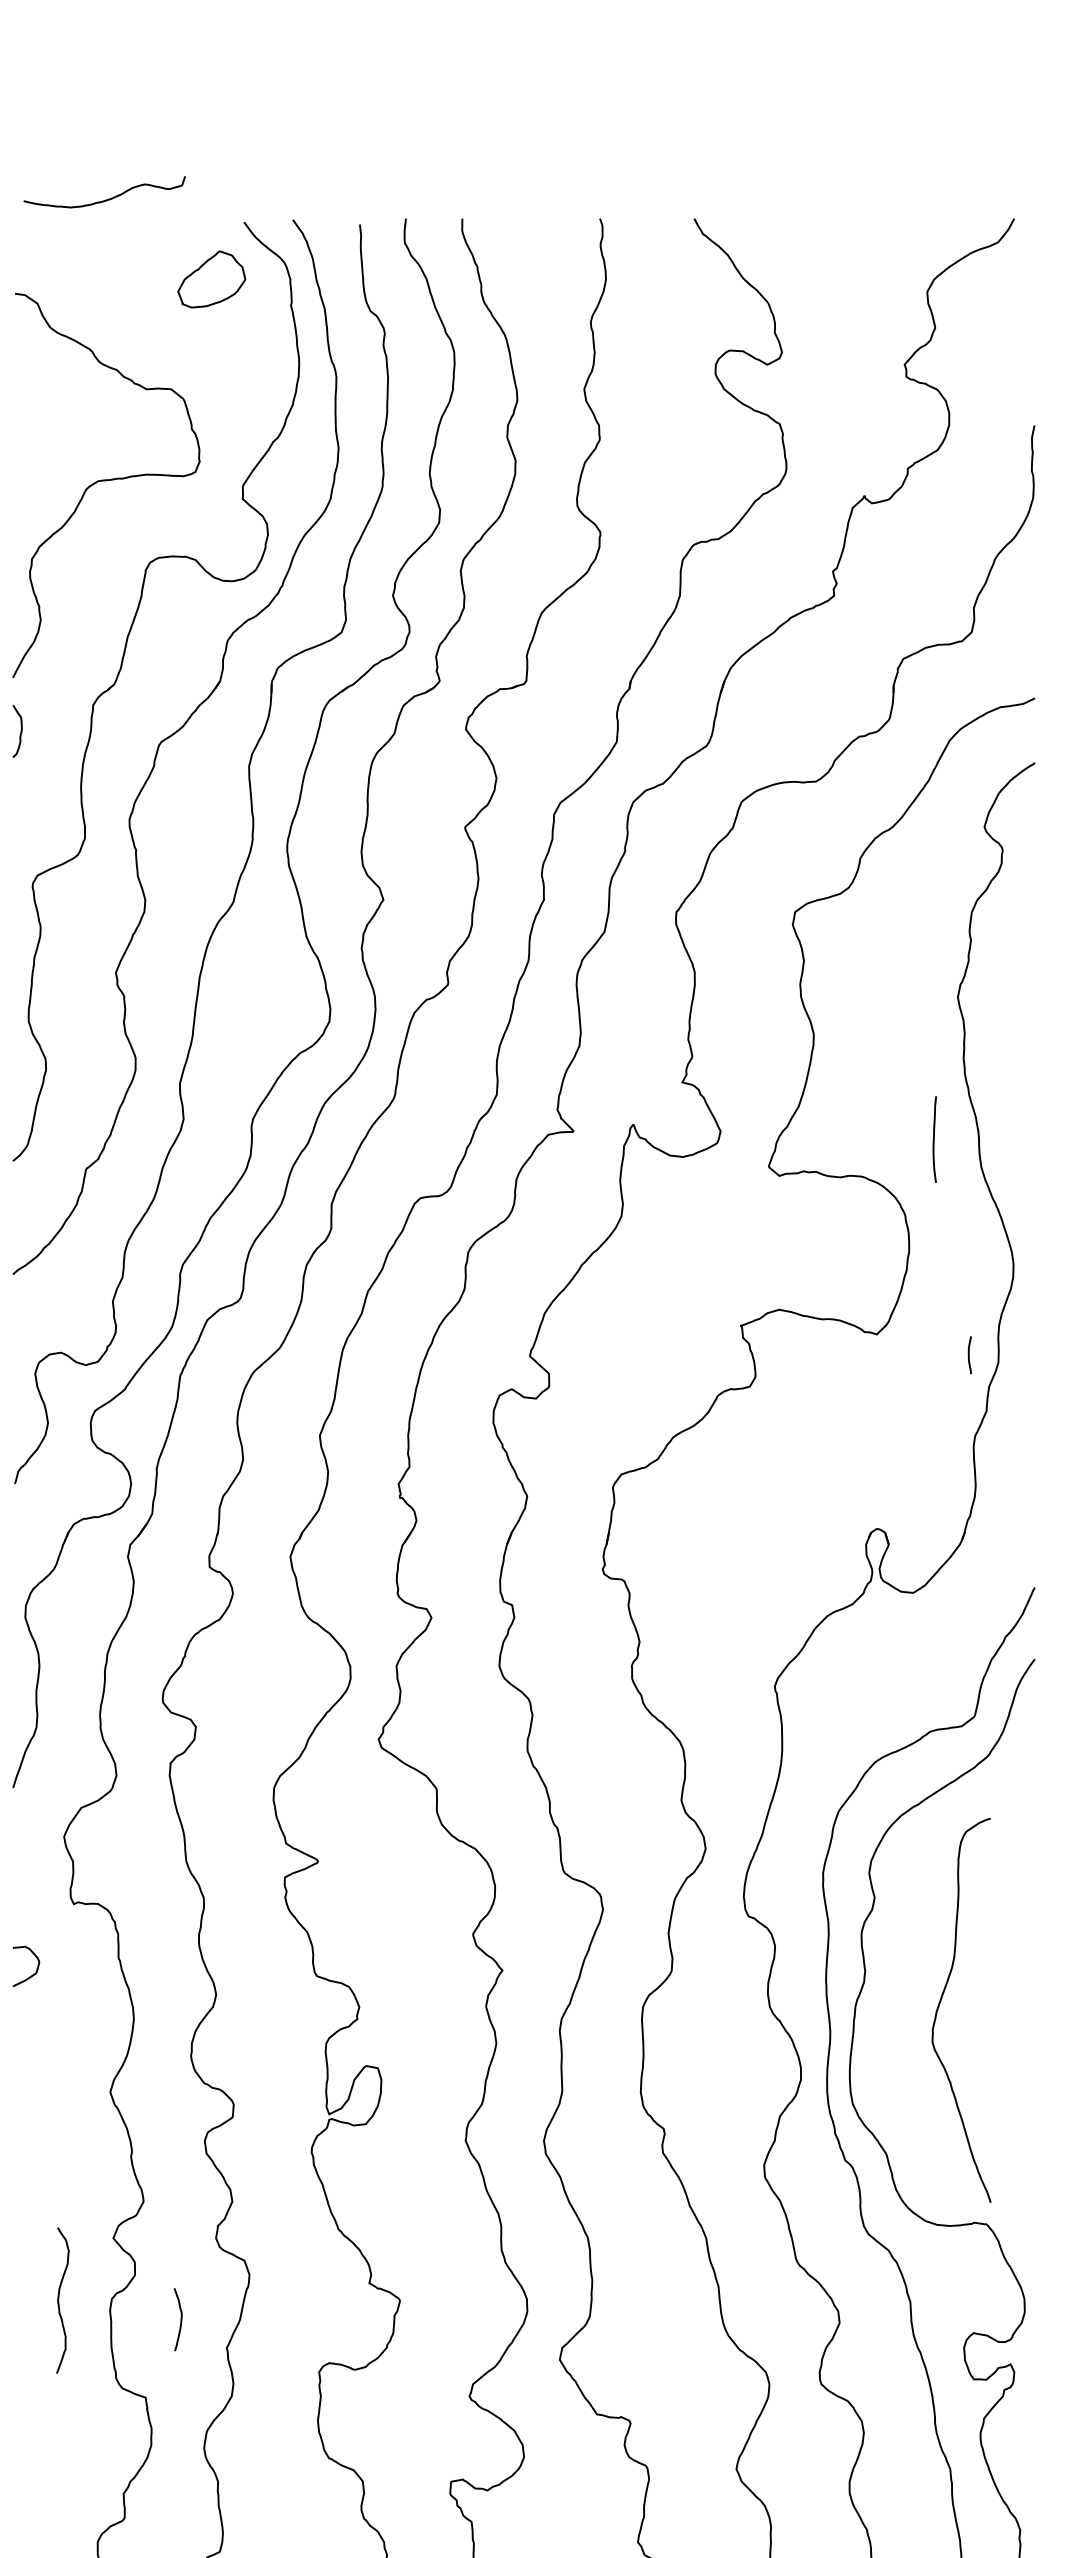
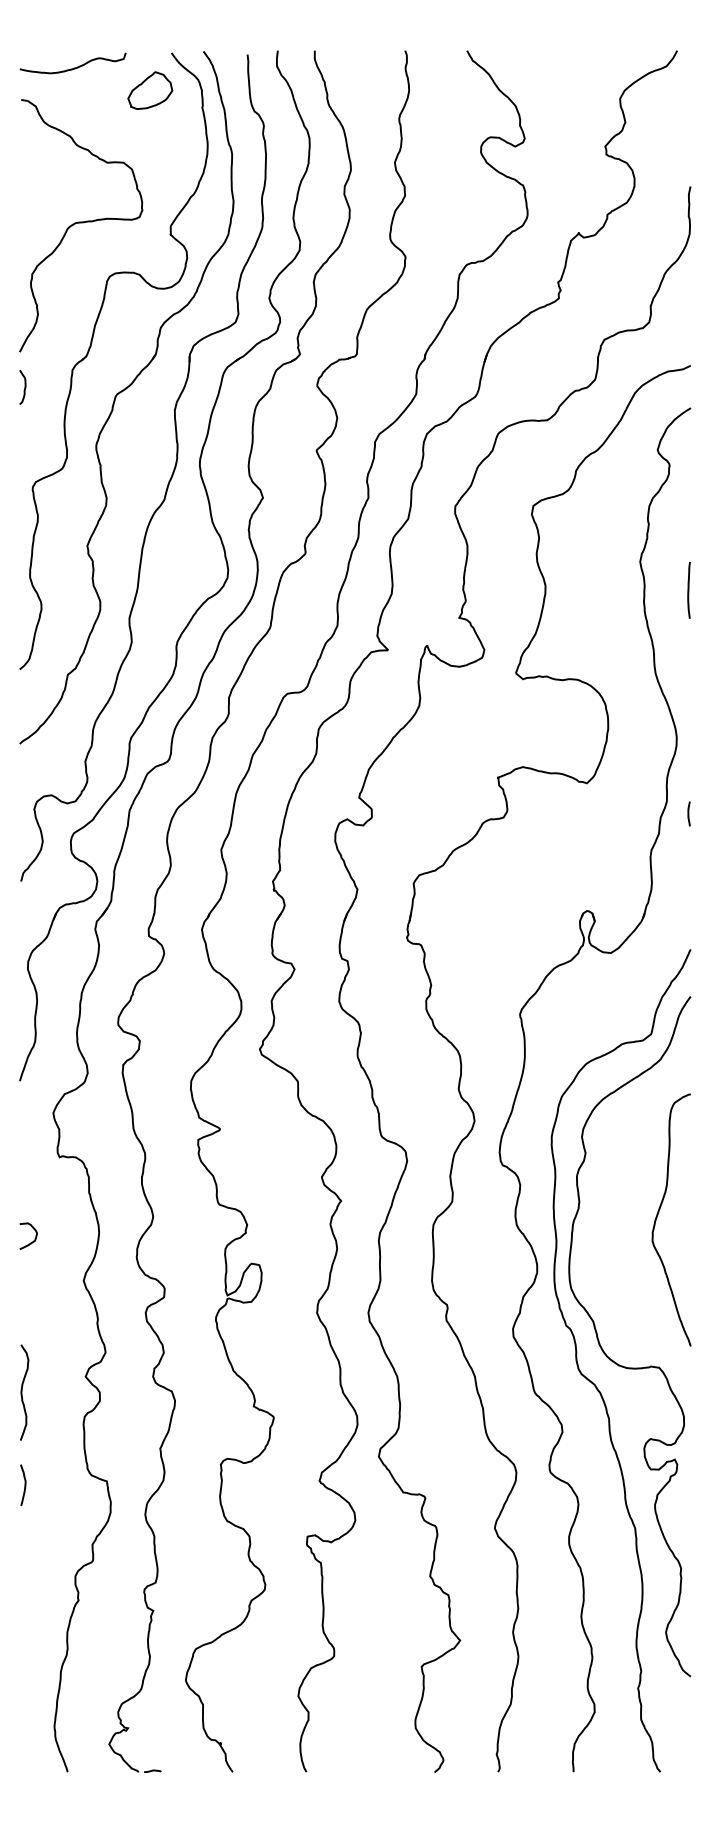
curve: (106, 198) -> (74, 67), moved
line: (933, 1138) -> (688, 589), moved
line: (968, 1354) -> (688, 813), moved
curve: (35, 1969) -> (34, 1238), moved
curve: (941, 2003) -> (658, 1215), moved
curve: (59, 2300) -> (22, 1392), moved
curve: (180, 2318) -> (24, 1484), moved

